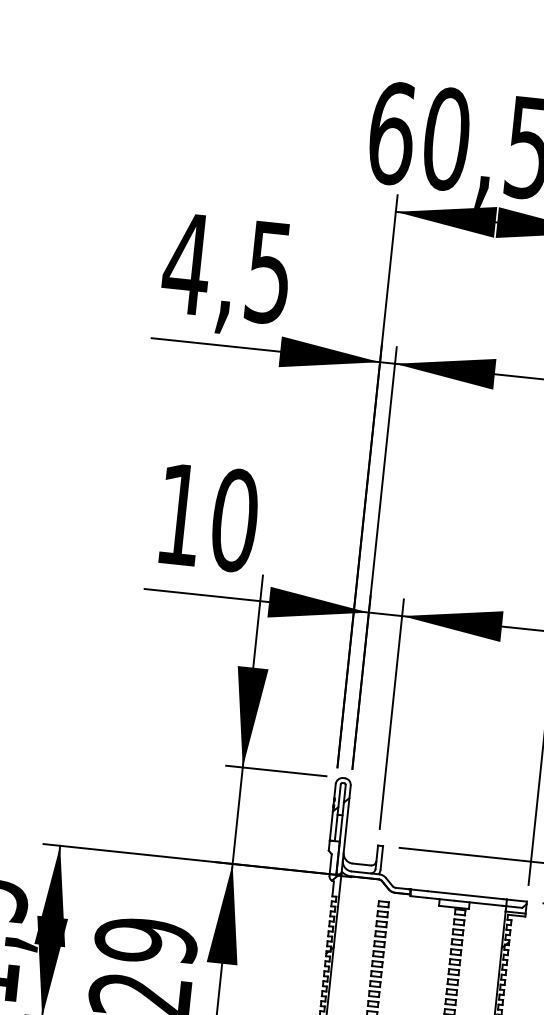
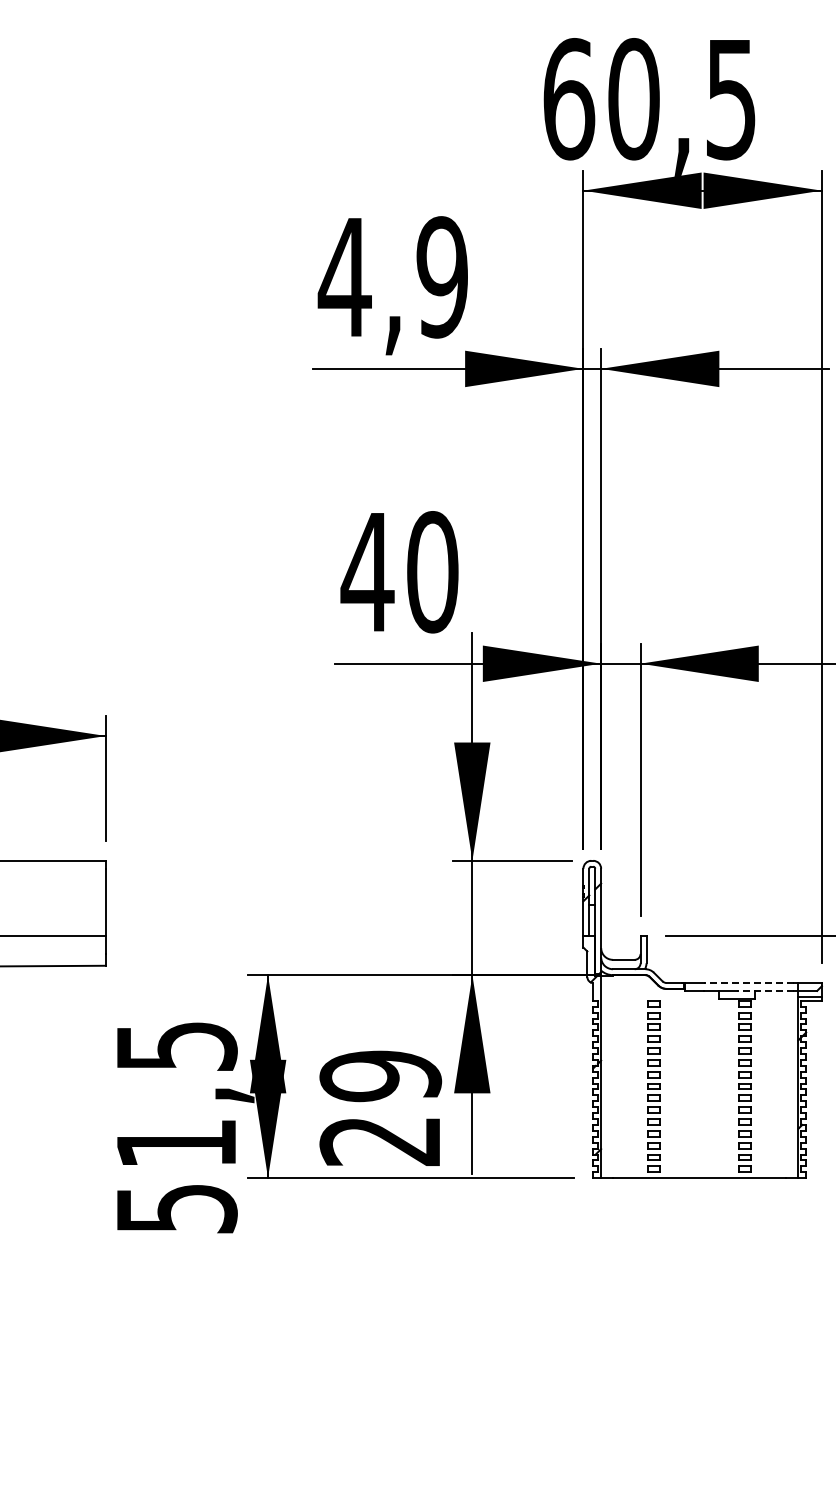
text: (268, 272) -> (441, 277), 4,5 -> 4,9
text: (179, 514) -> (367, 572), 10 -> 40
line: (465, 895) -> (749, 983), solid -> dashed
line: (478, 902) -> (765, 990), solid -> dashed

